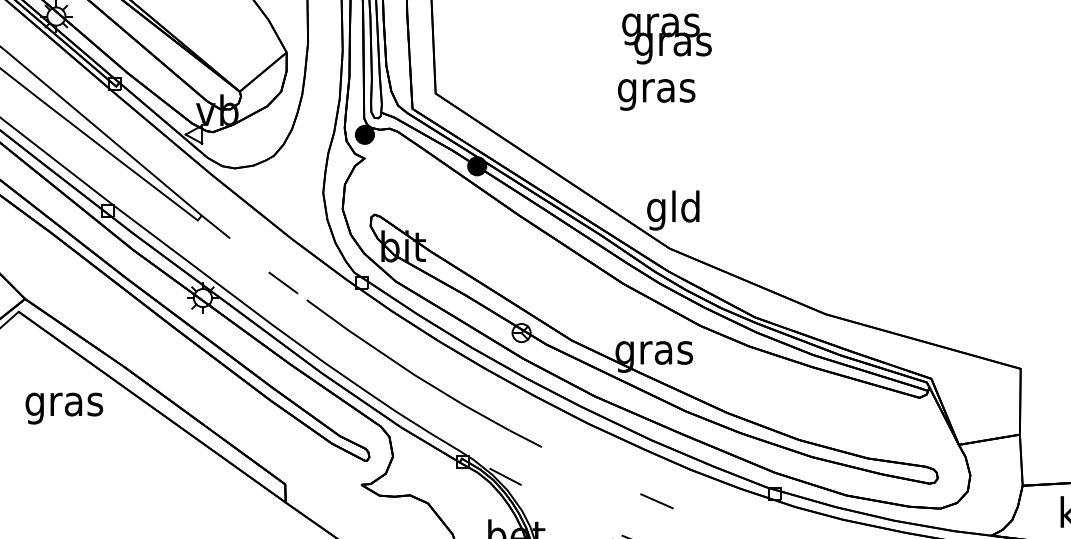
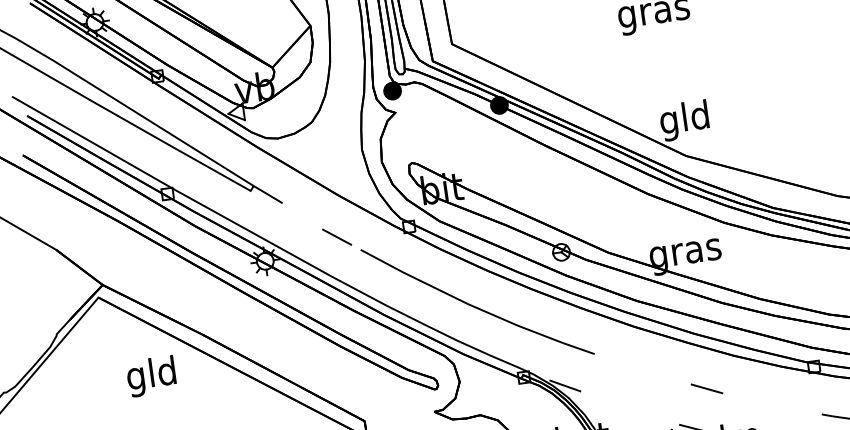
text: (64, 404) -> (152, 376), gras -> gld

